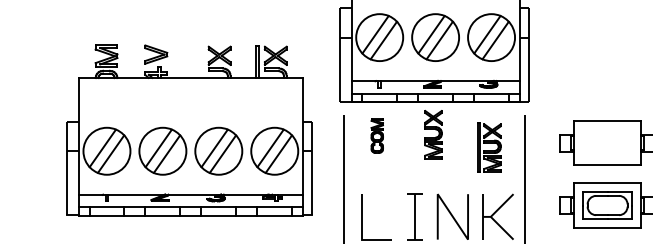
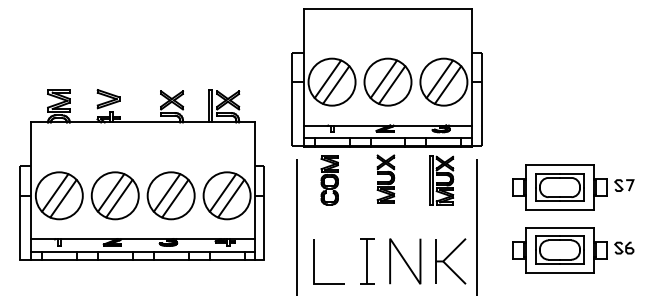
part: (377, 135) -> (329, 180), size x1.43
part: (607, 142) -> (559, 187), added
part: (489, 147) -> (441, 180), moved

